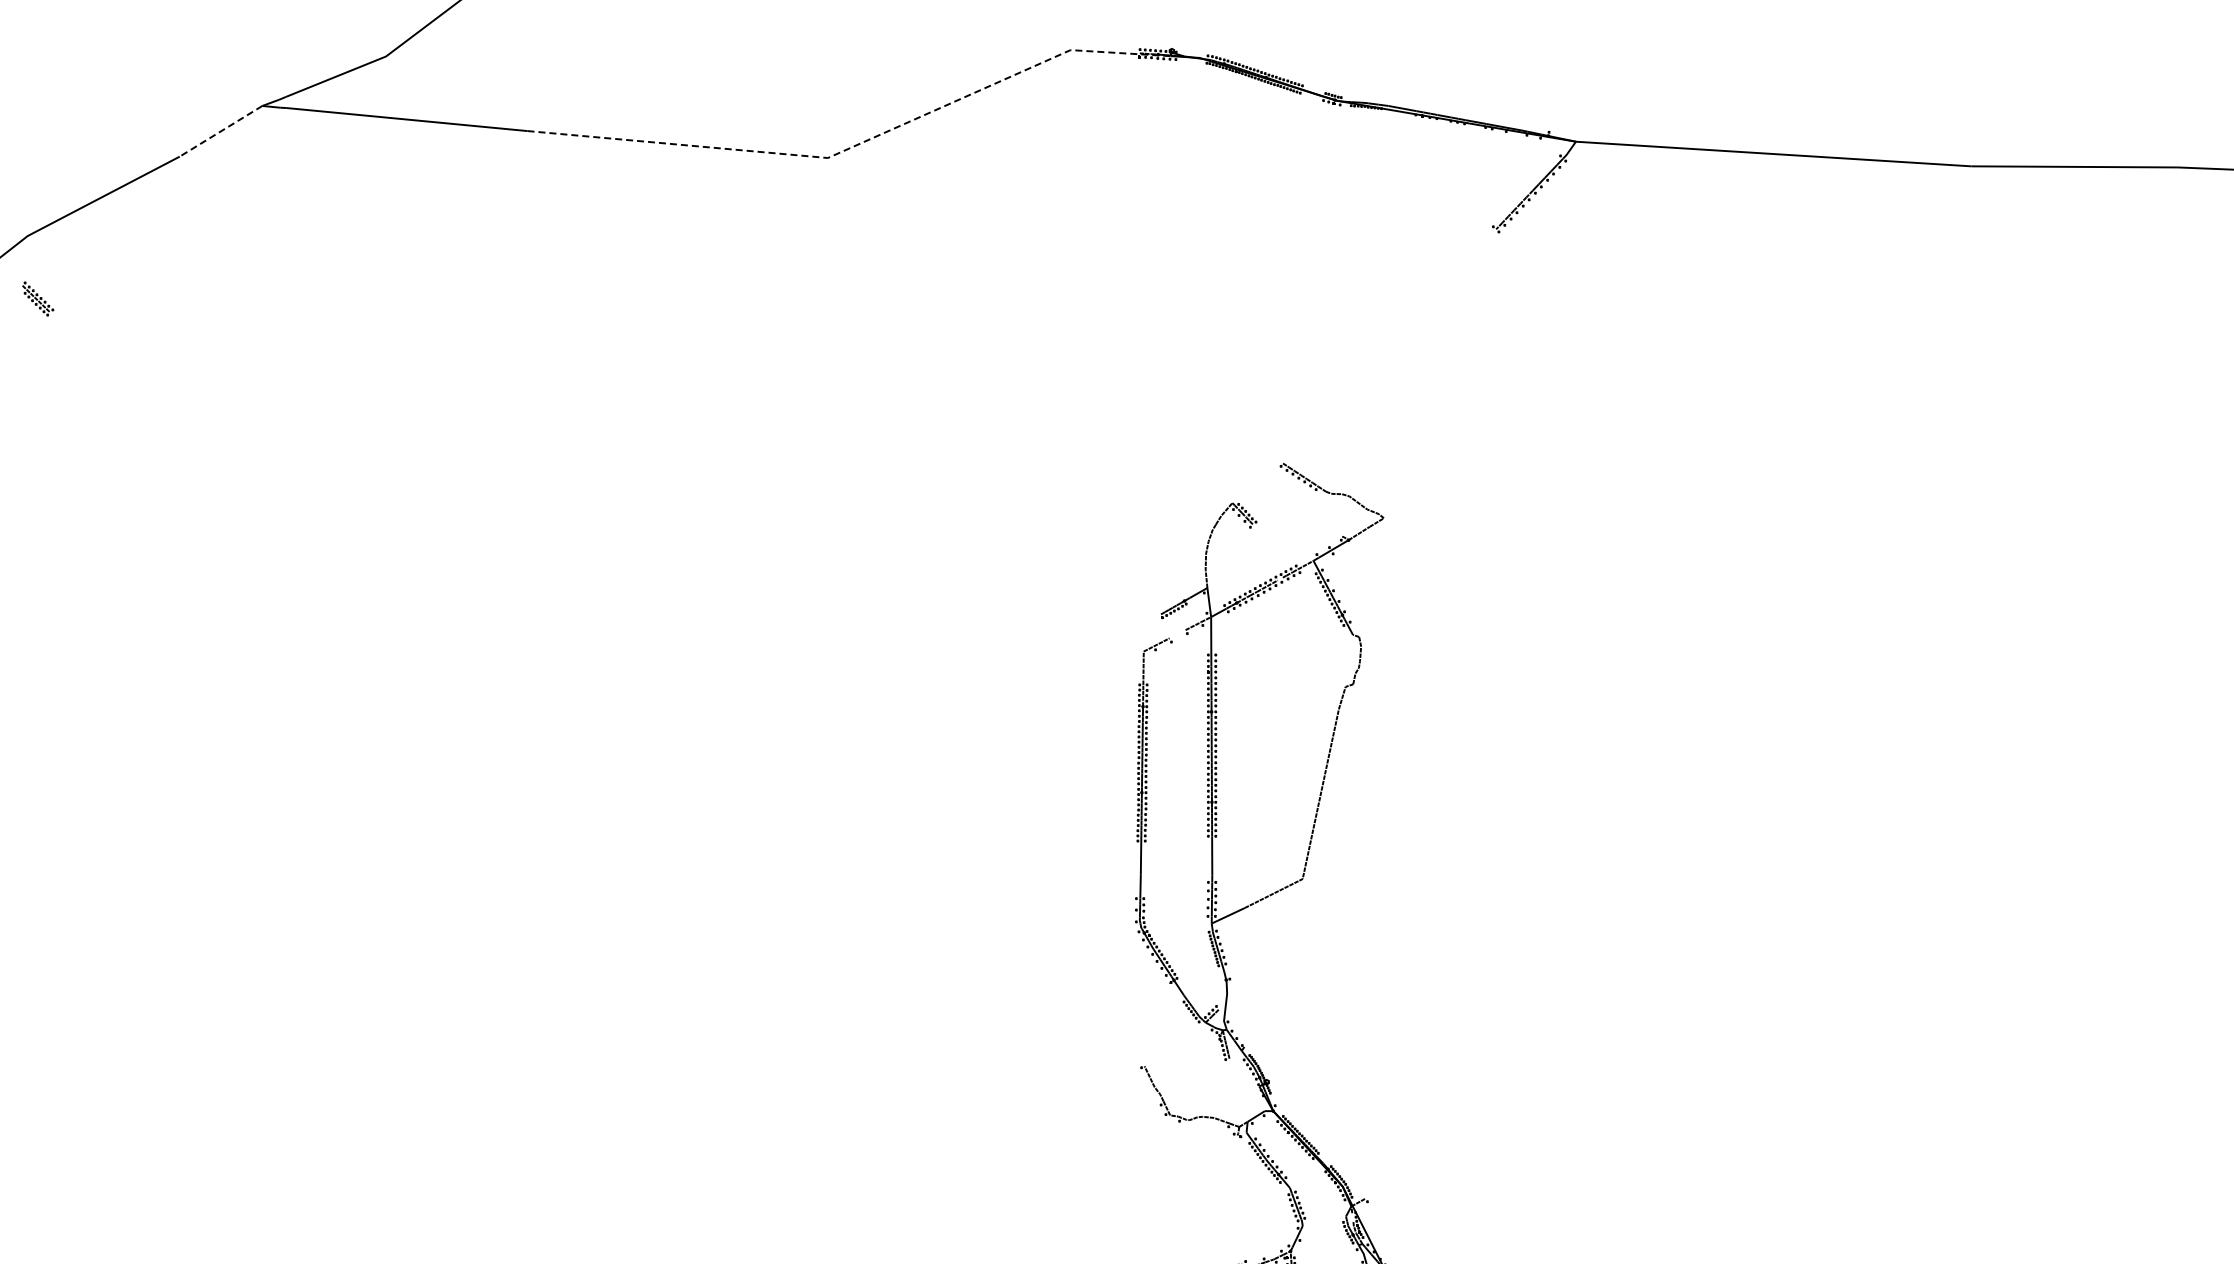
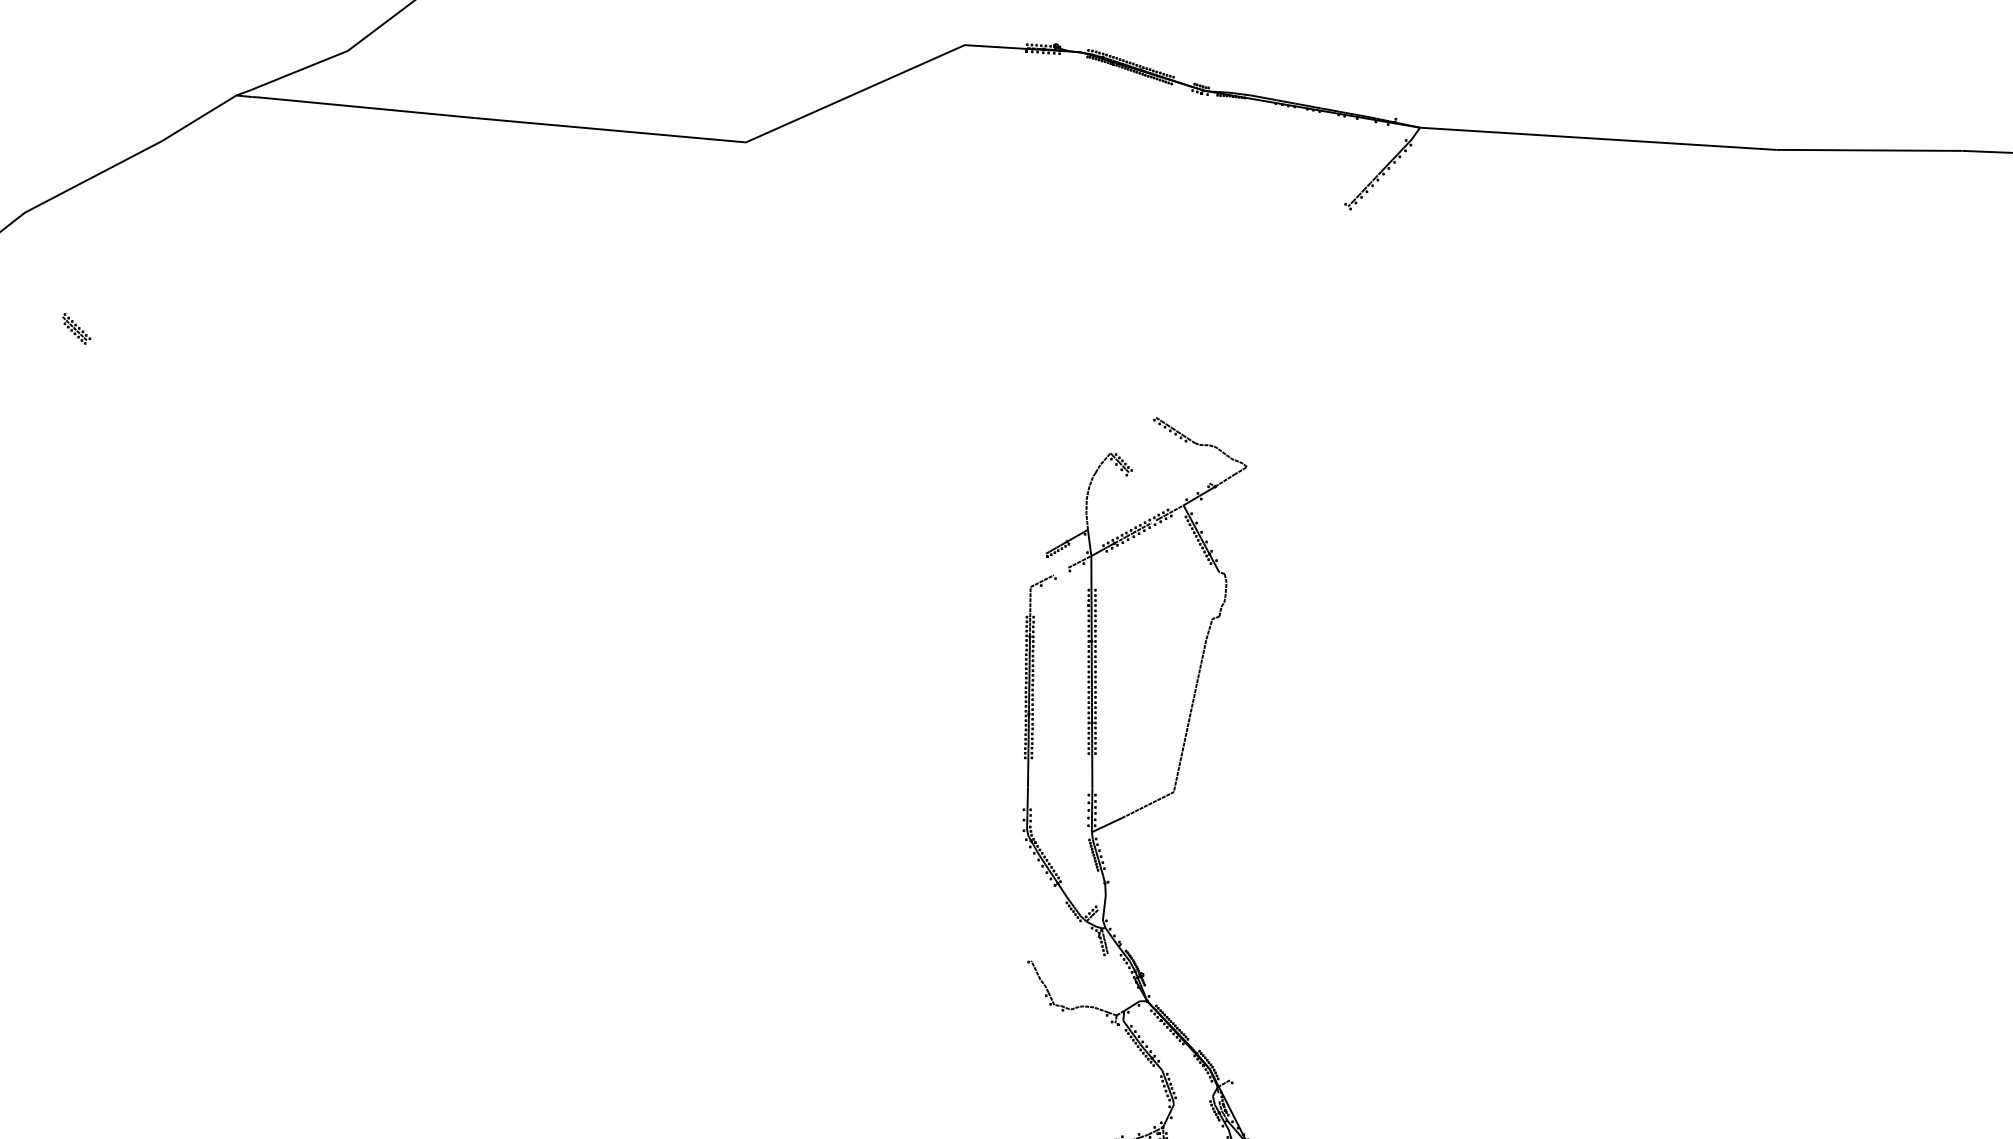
line: (220, 131) -> (198, 118), dashed -> solid
line: (858, 144) -> (773, 130), dashed -> solid
part: (38, 298) -> (77, 328), moved

